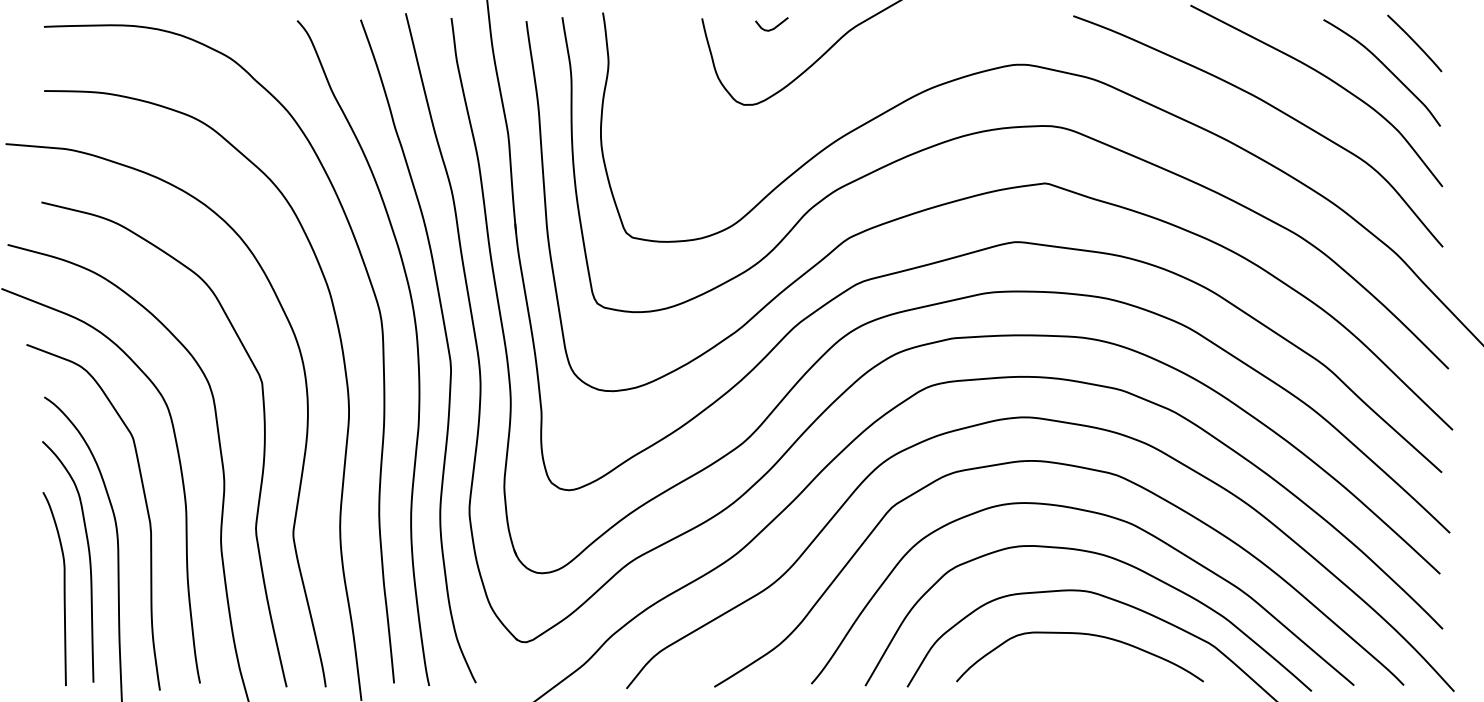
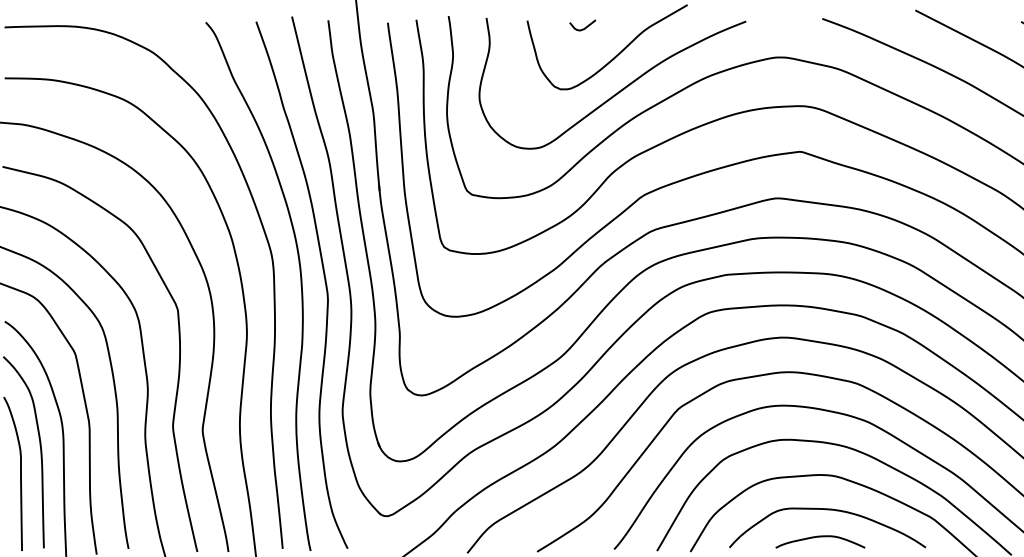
curve: (815, 108) -> (617, 92), added
curve: (1070, 668) -> (820, 537), added

